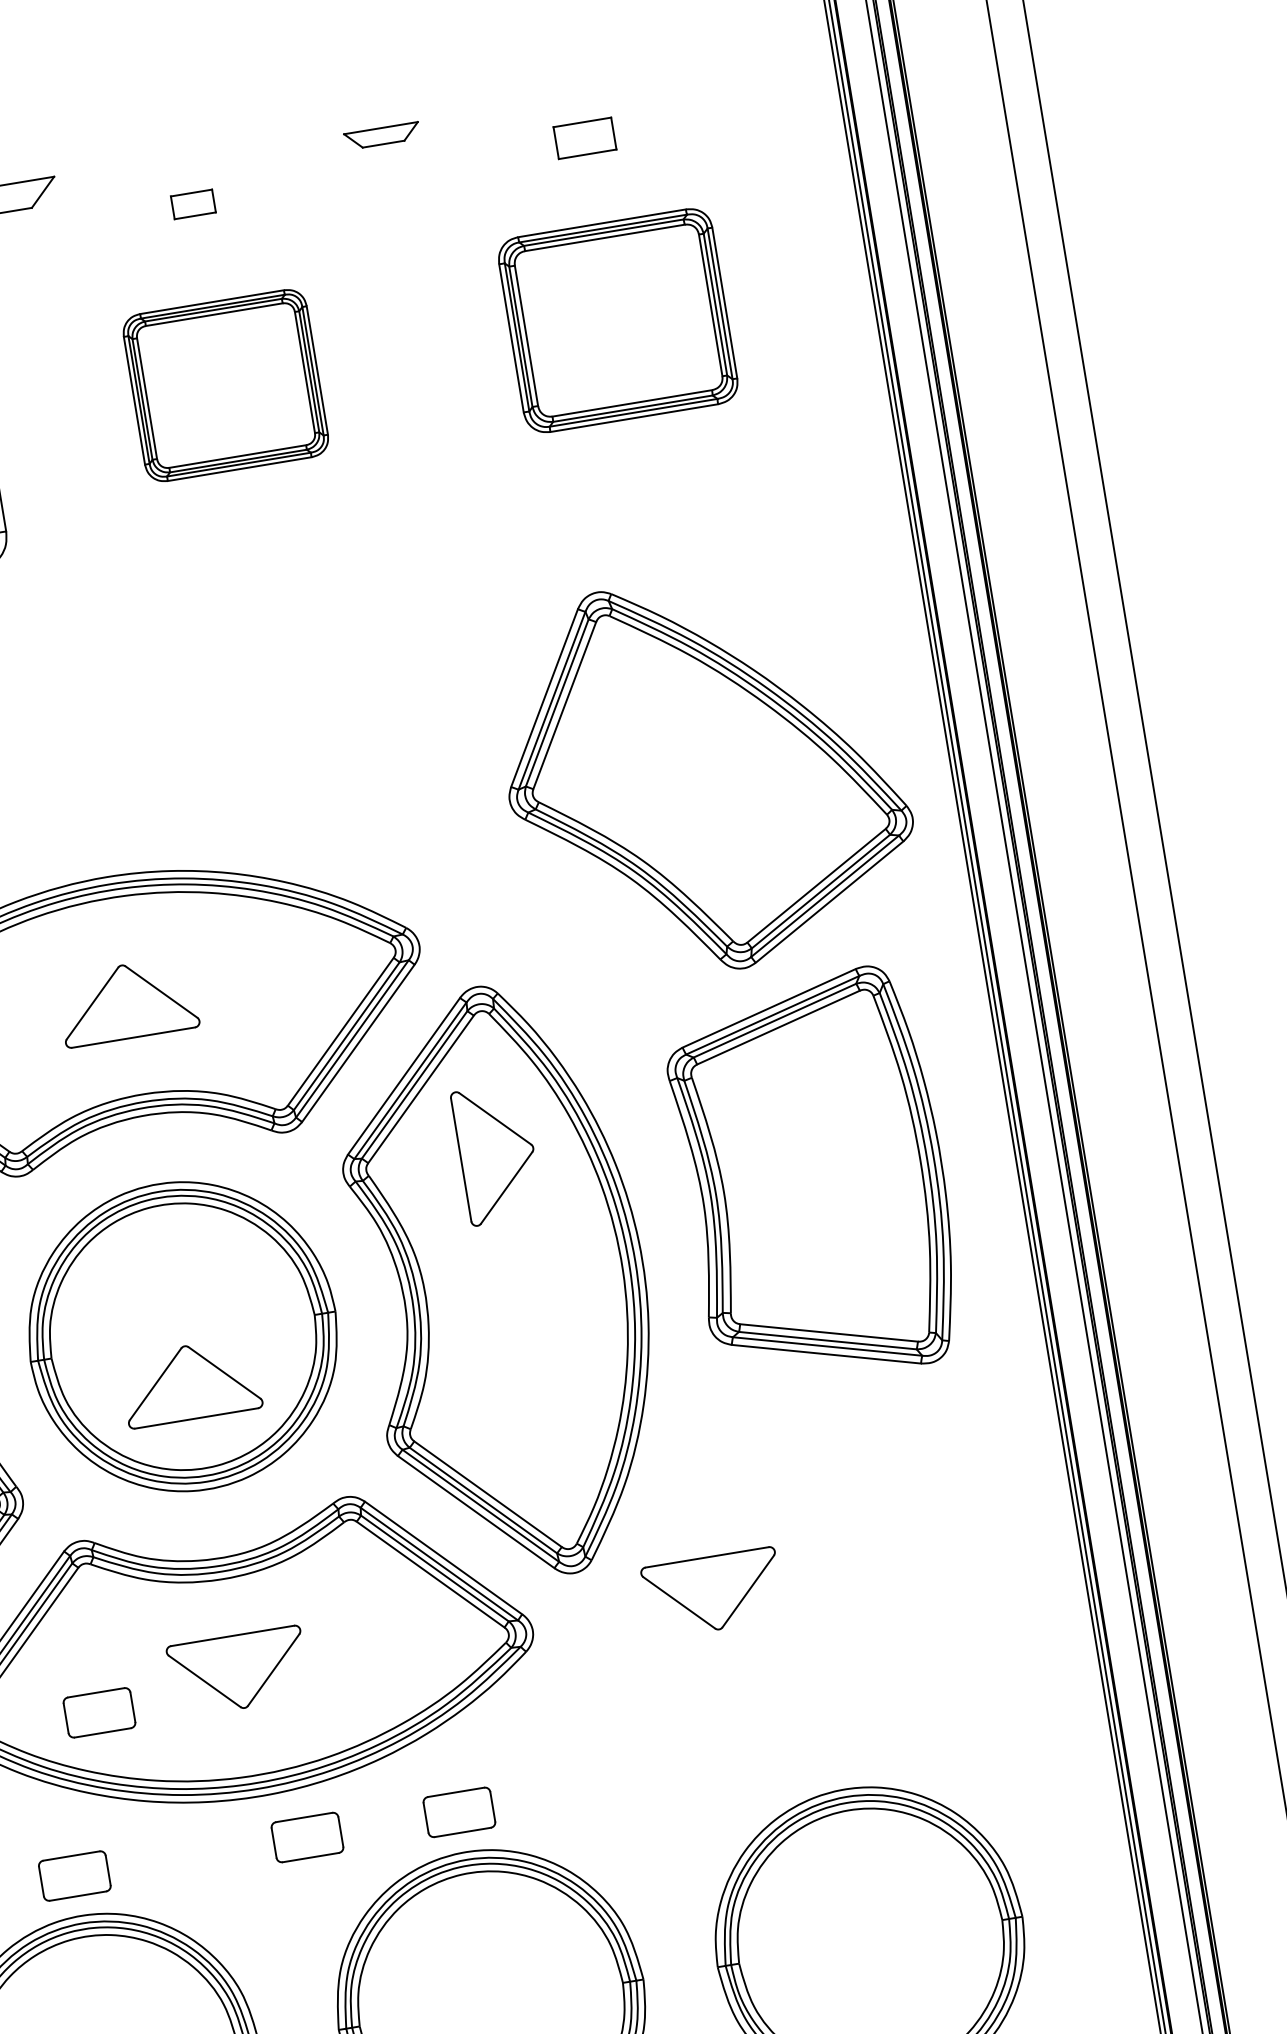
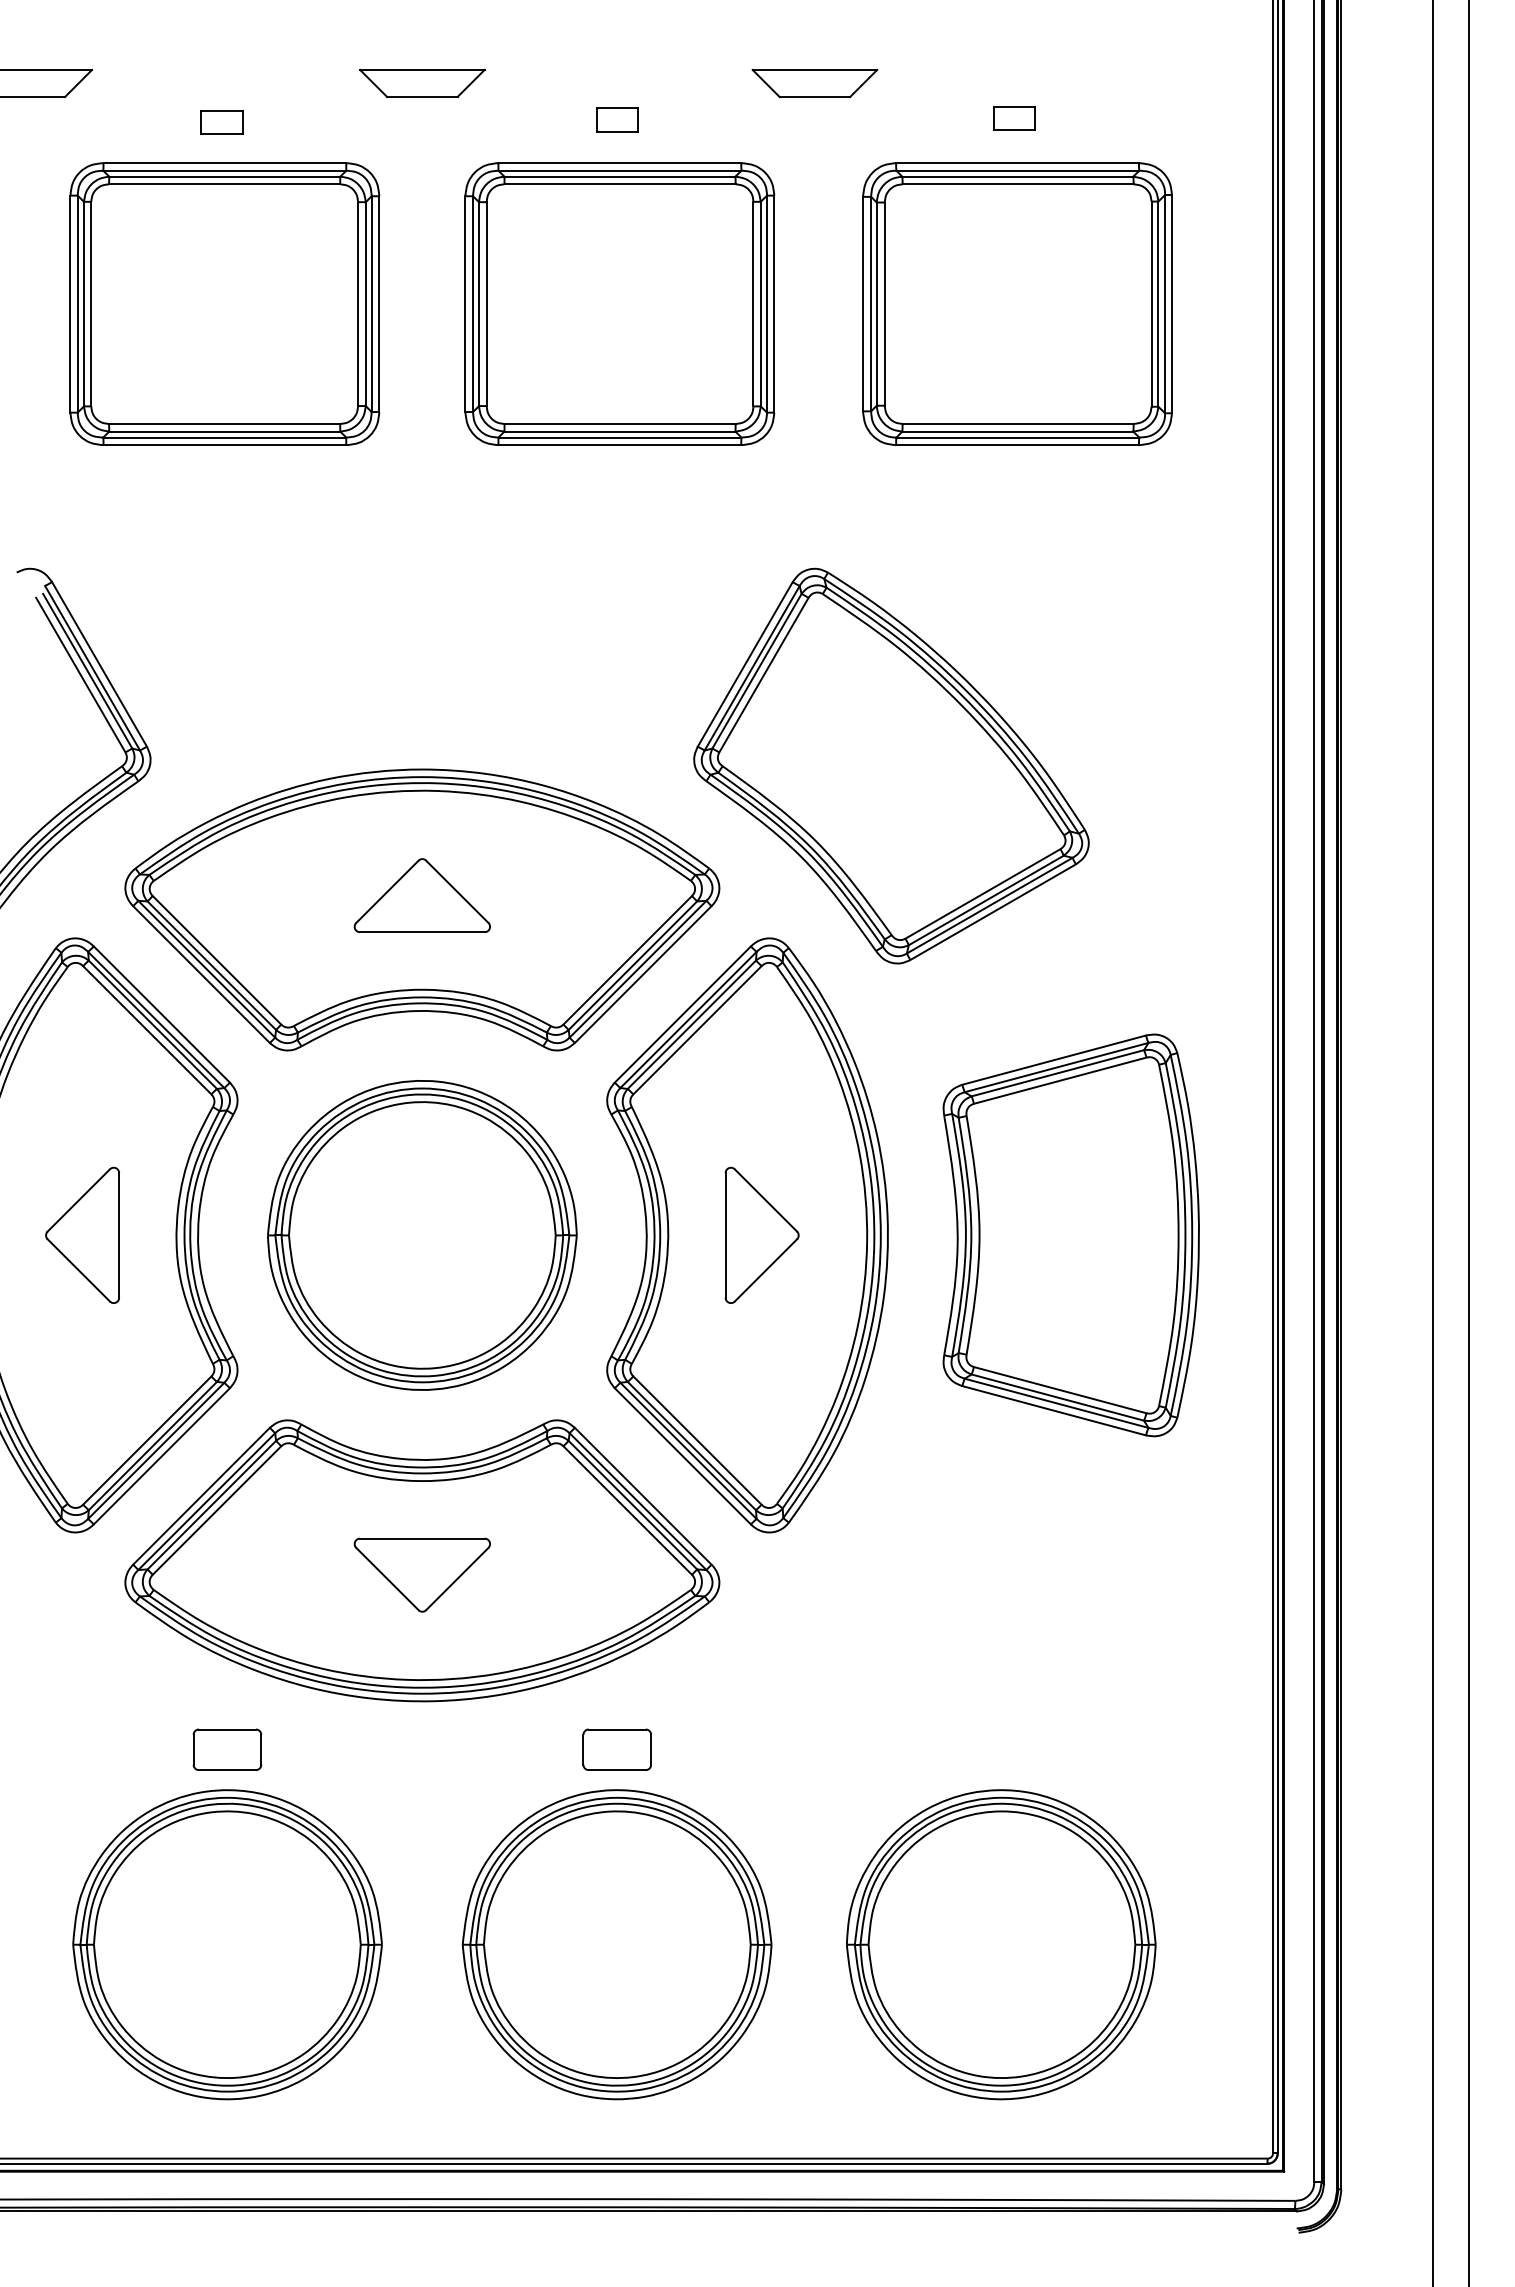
part: (381, 136) -> (814, 83), size x1.67
part: (584, 138) -> (1014, 118), size x0.71
part: (618, 320) -> (1017, 303), size x1.43
part: (225, 385) -> (619, 303), size x1.67
part: (705, 773) -> (891, 765), moved
part: (496, 1153) -> (761, 1234), moved
part: (813, 1178) -> (1070, 1235), moved
part: (189, 1382) -> (421, 1281), removed
part: (712, 1592) -> (902, 1574), removed
part: (99, 1712) -> (278, 1592), removed
part: (306, 1837) -> (462, 1749), removed

